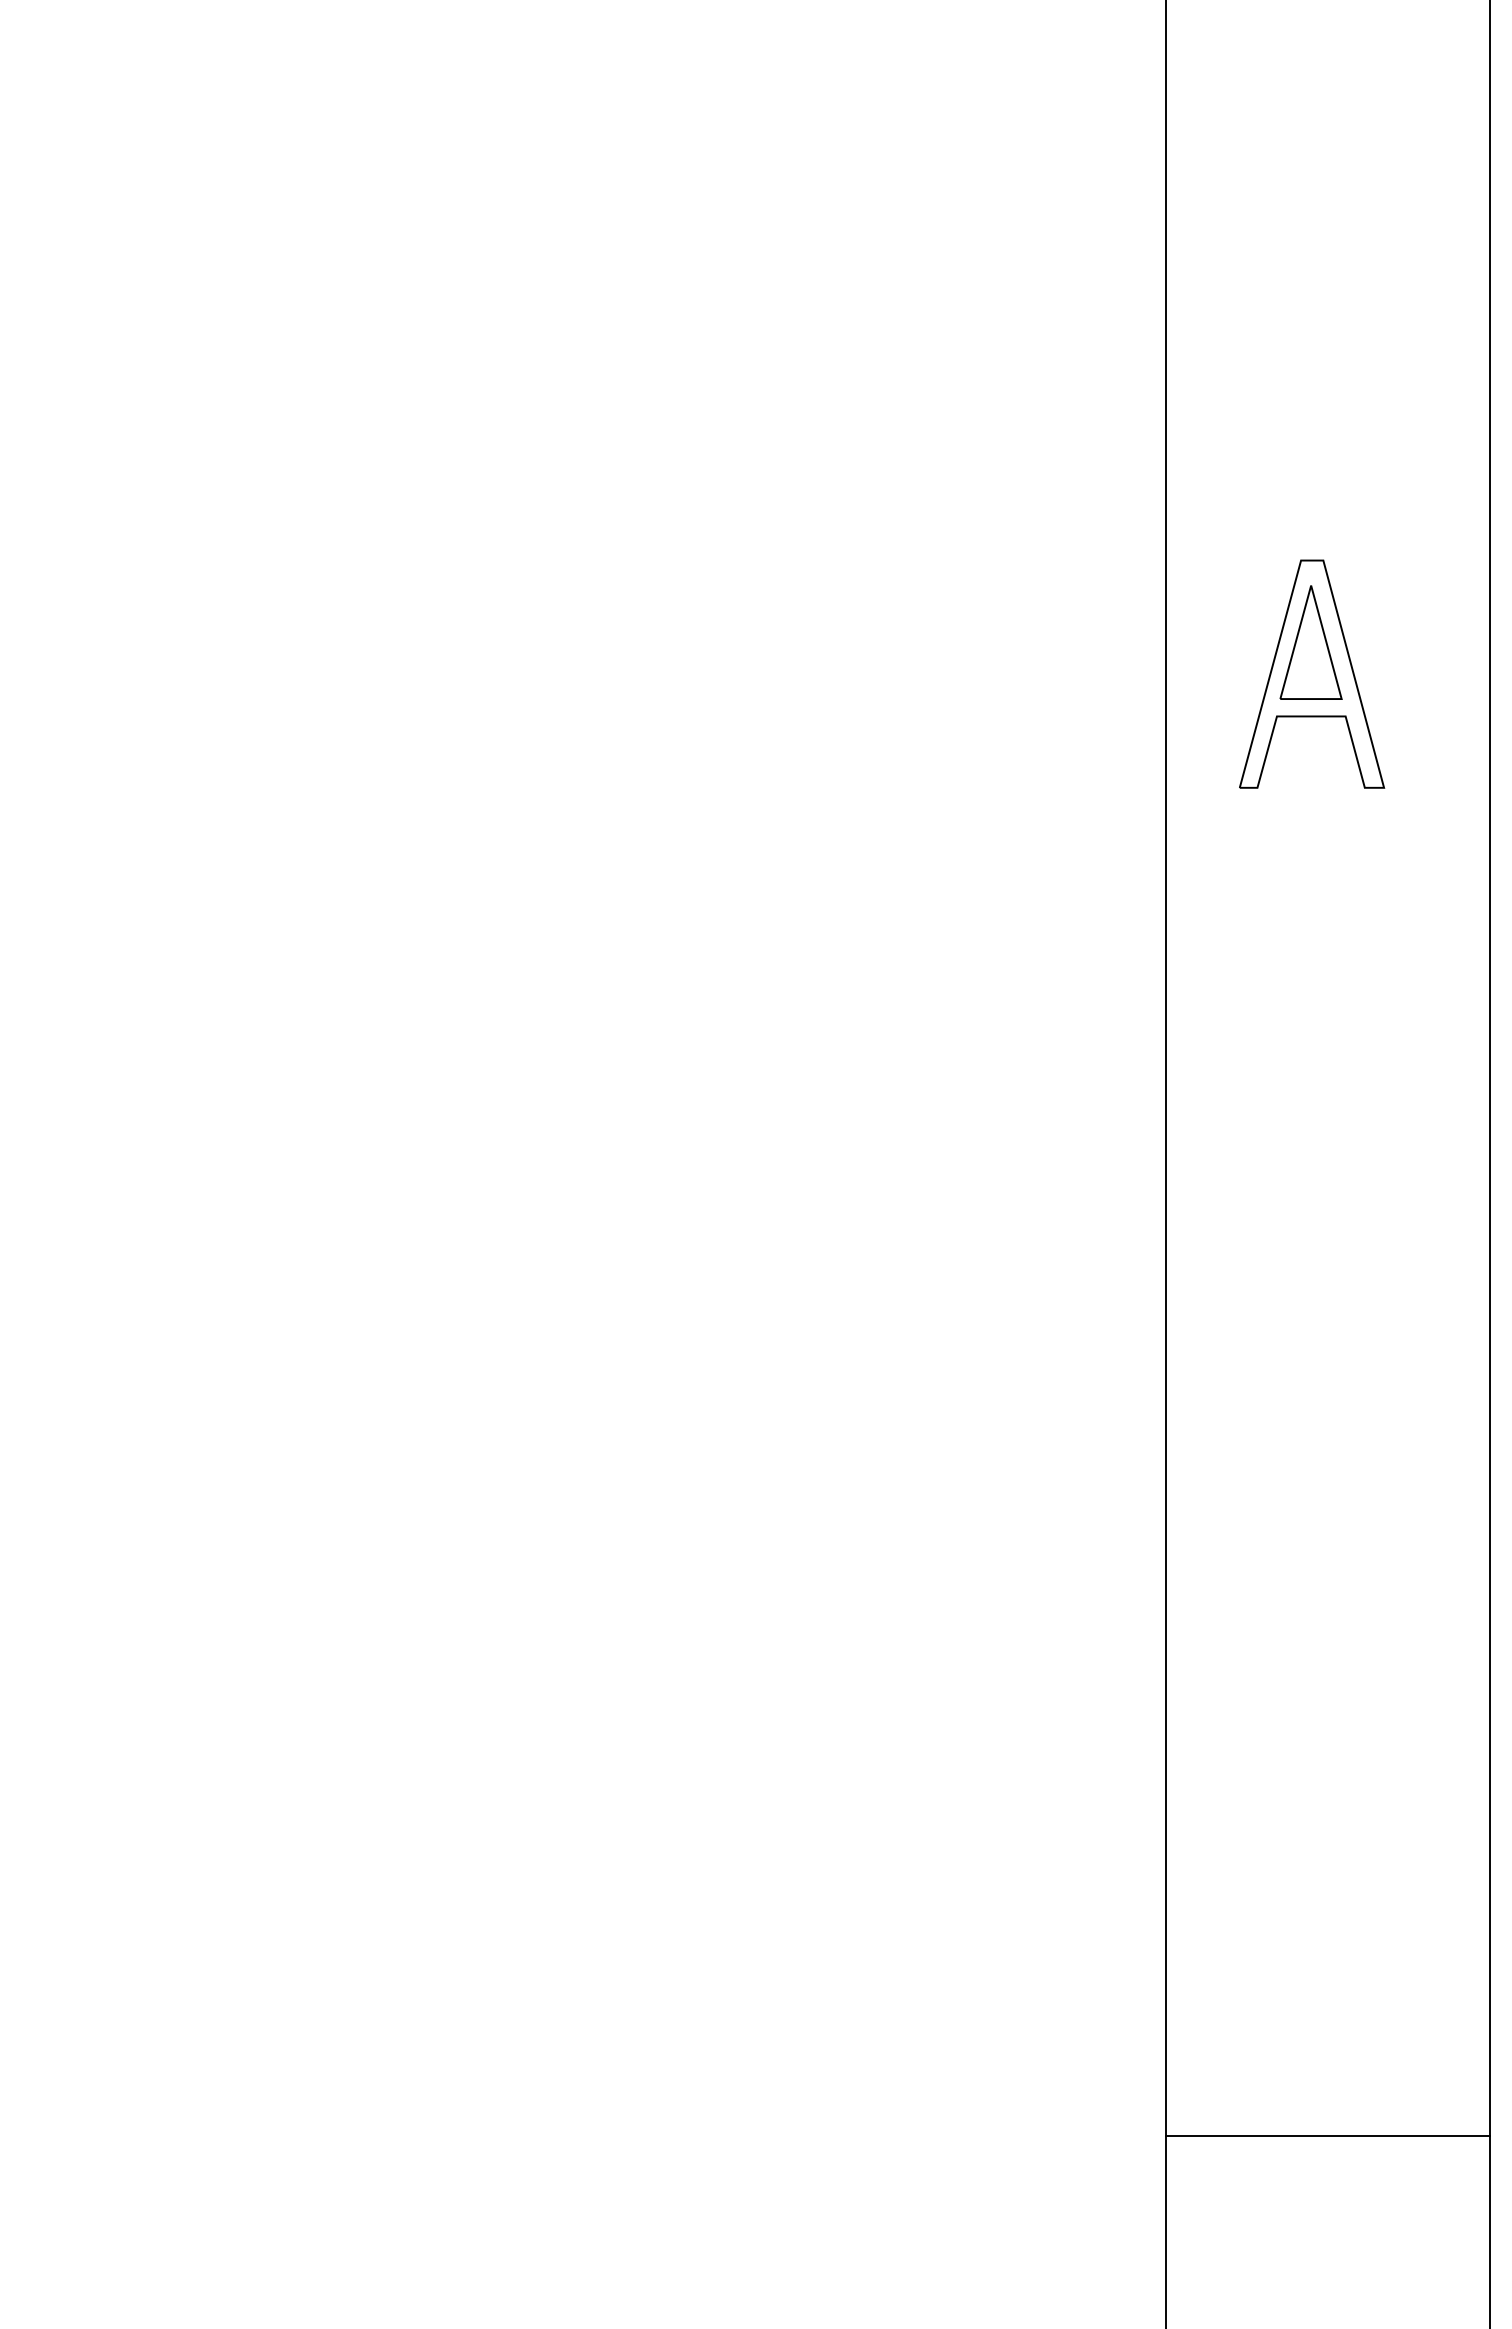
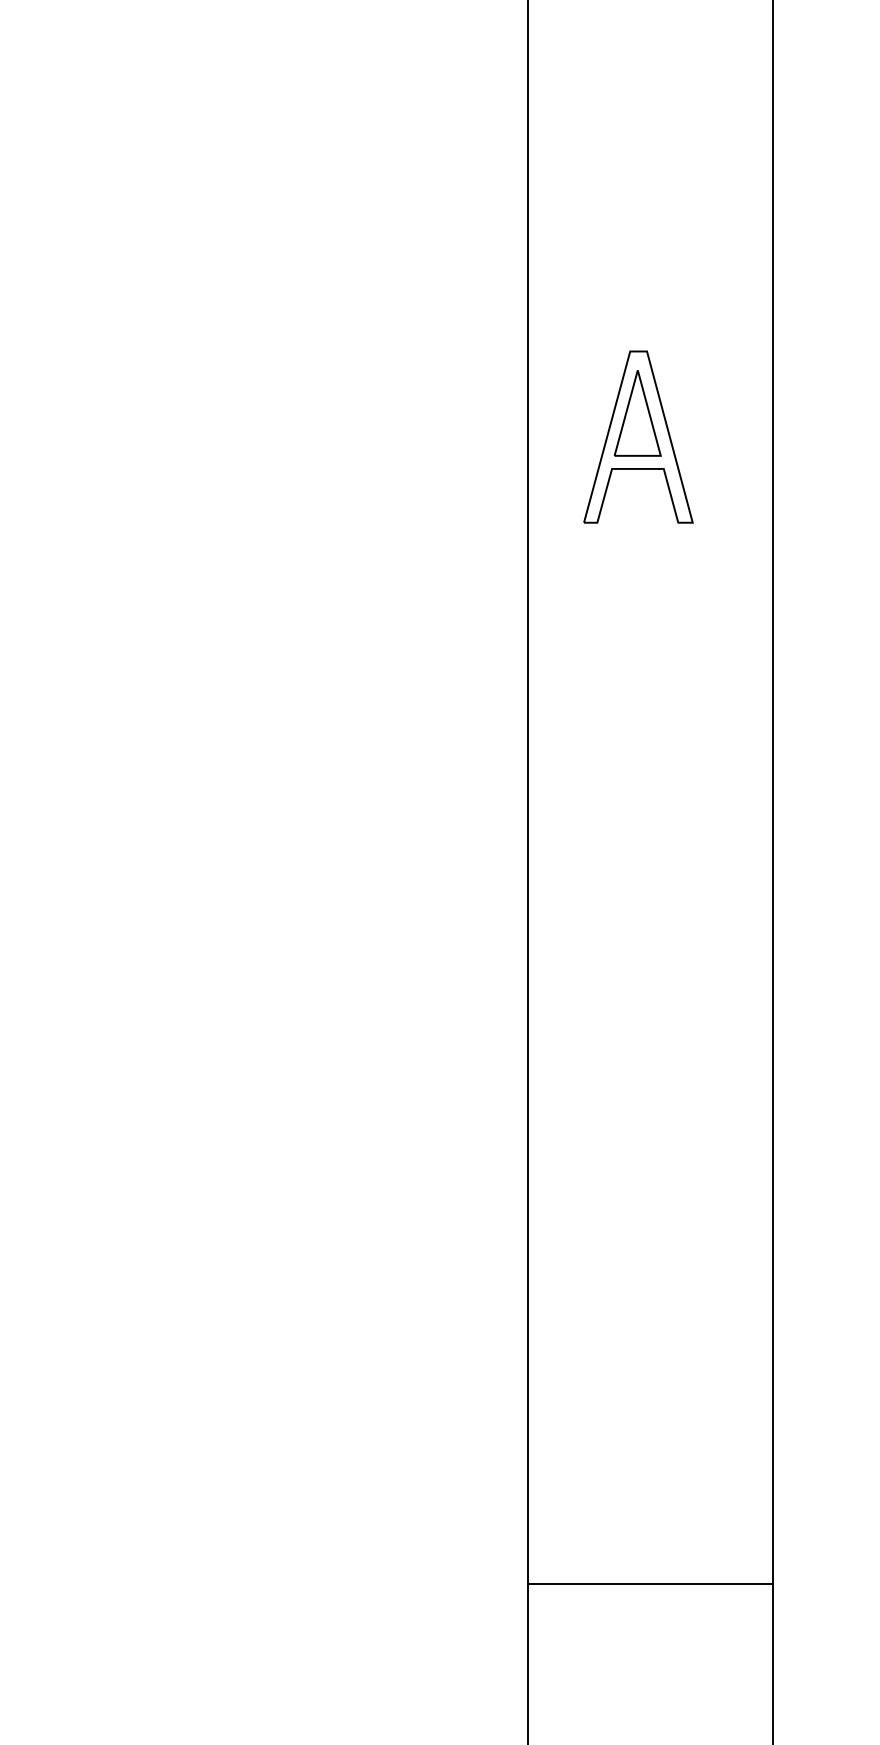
line: (1327, 2135) -> (650, 1584), moved

